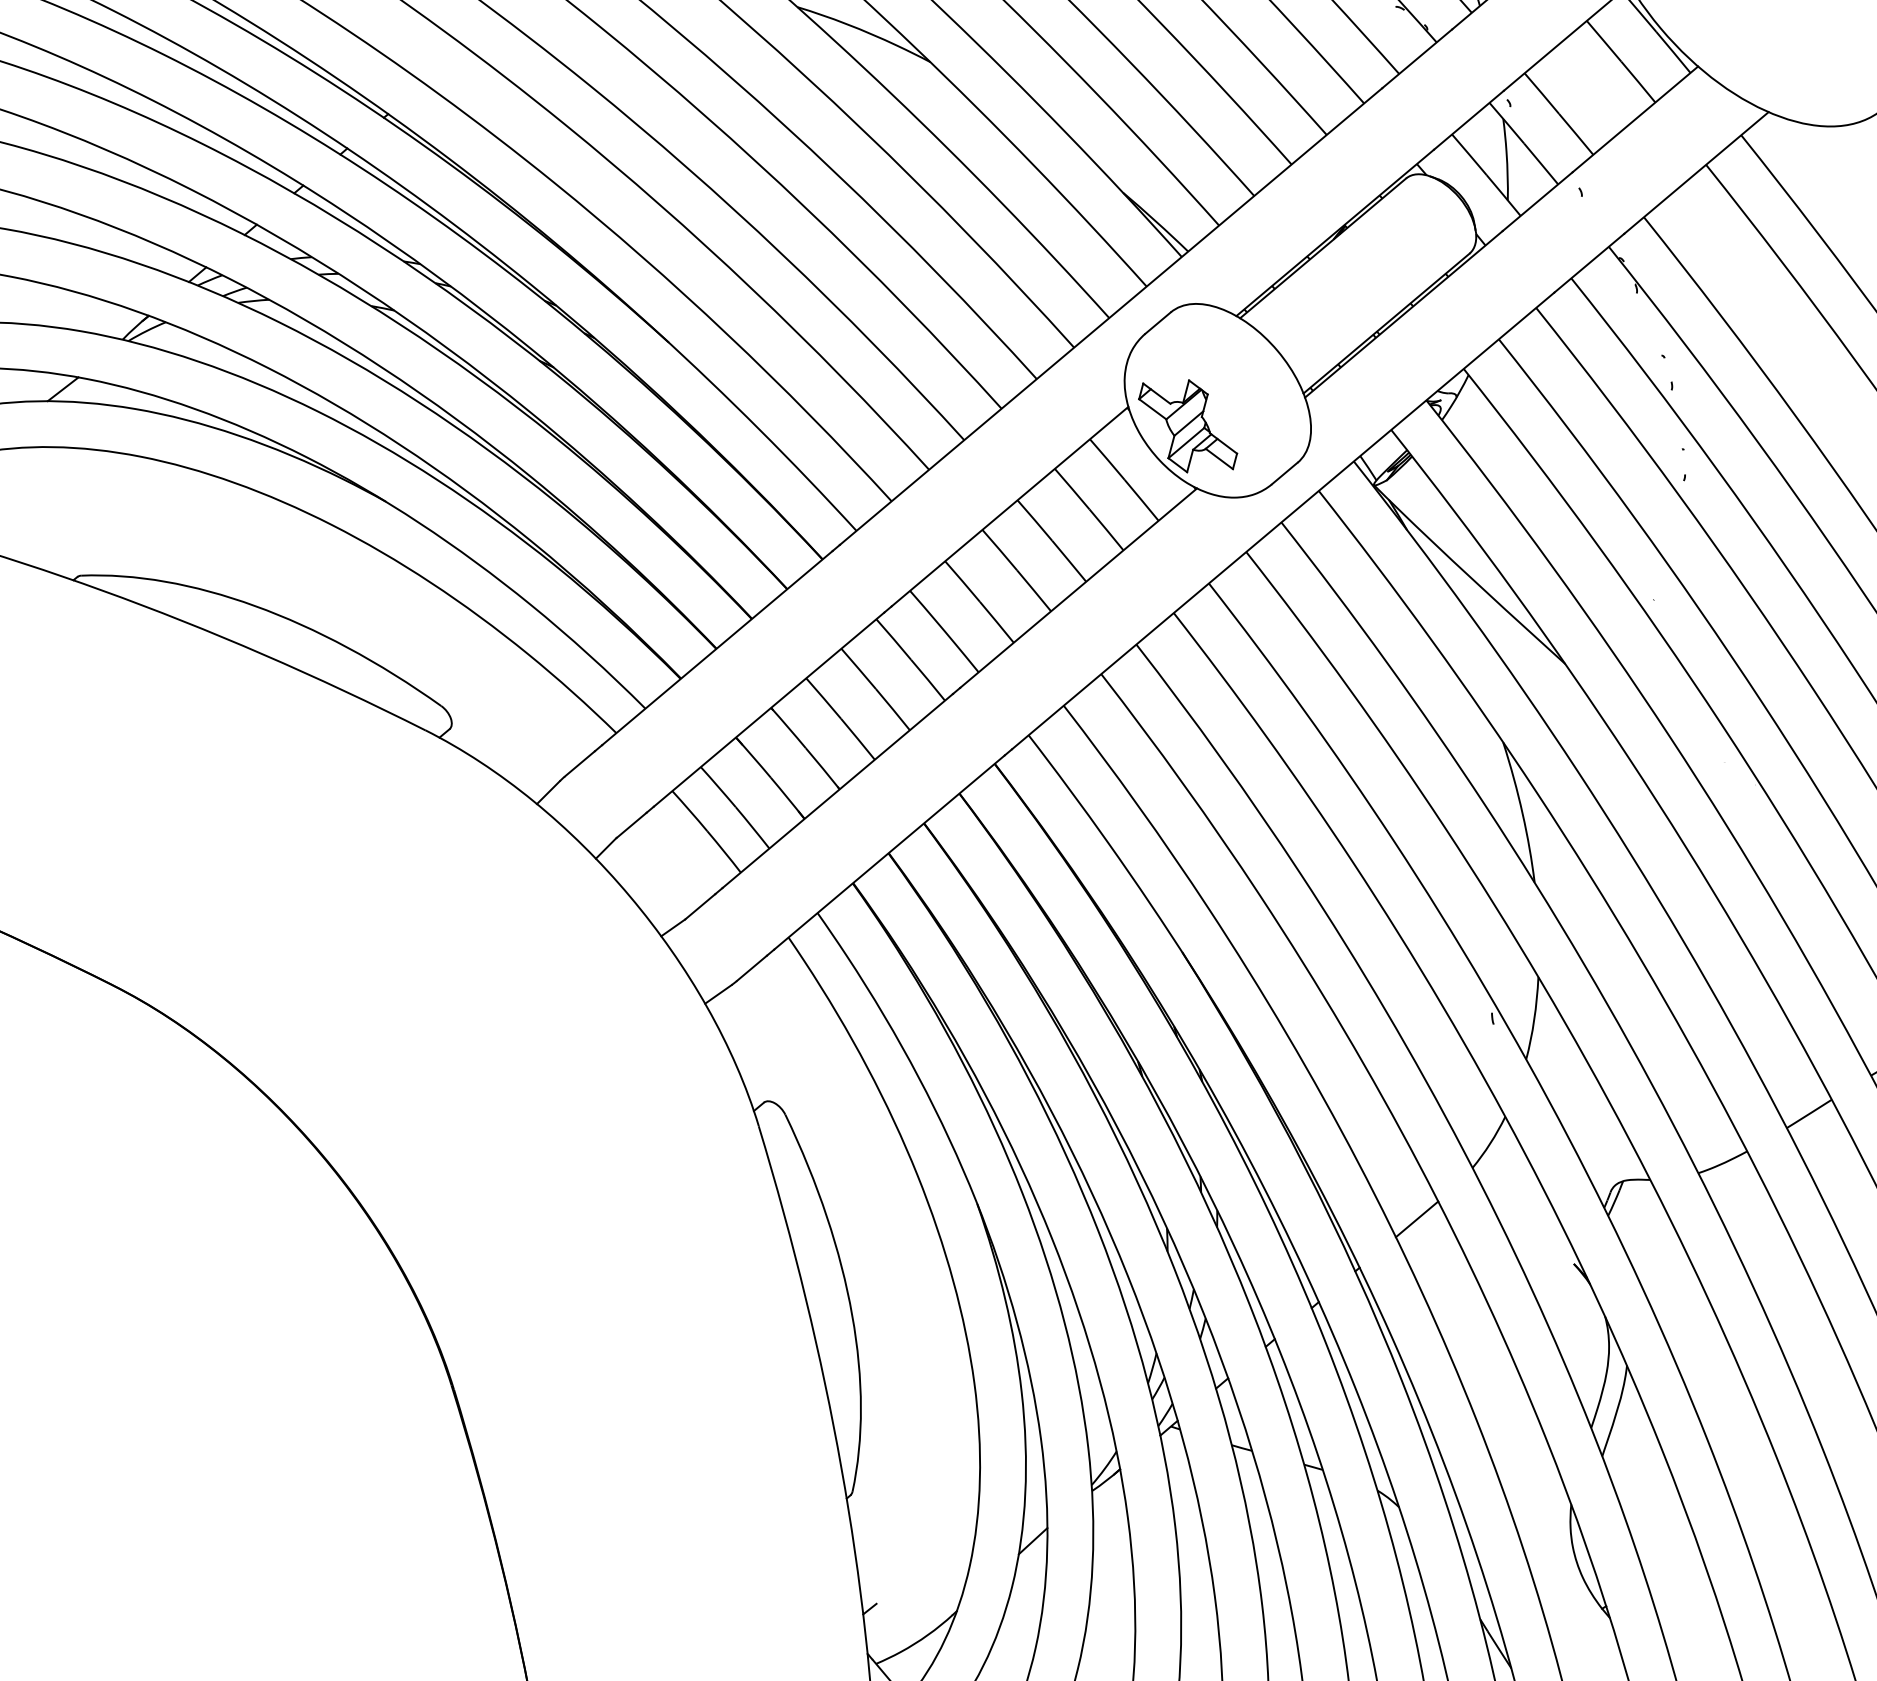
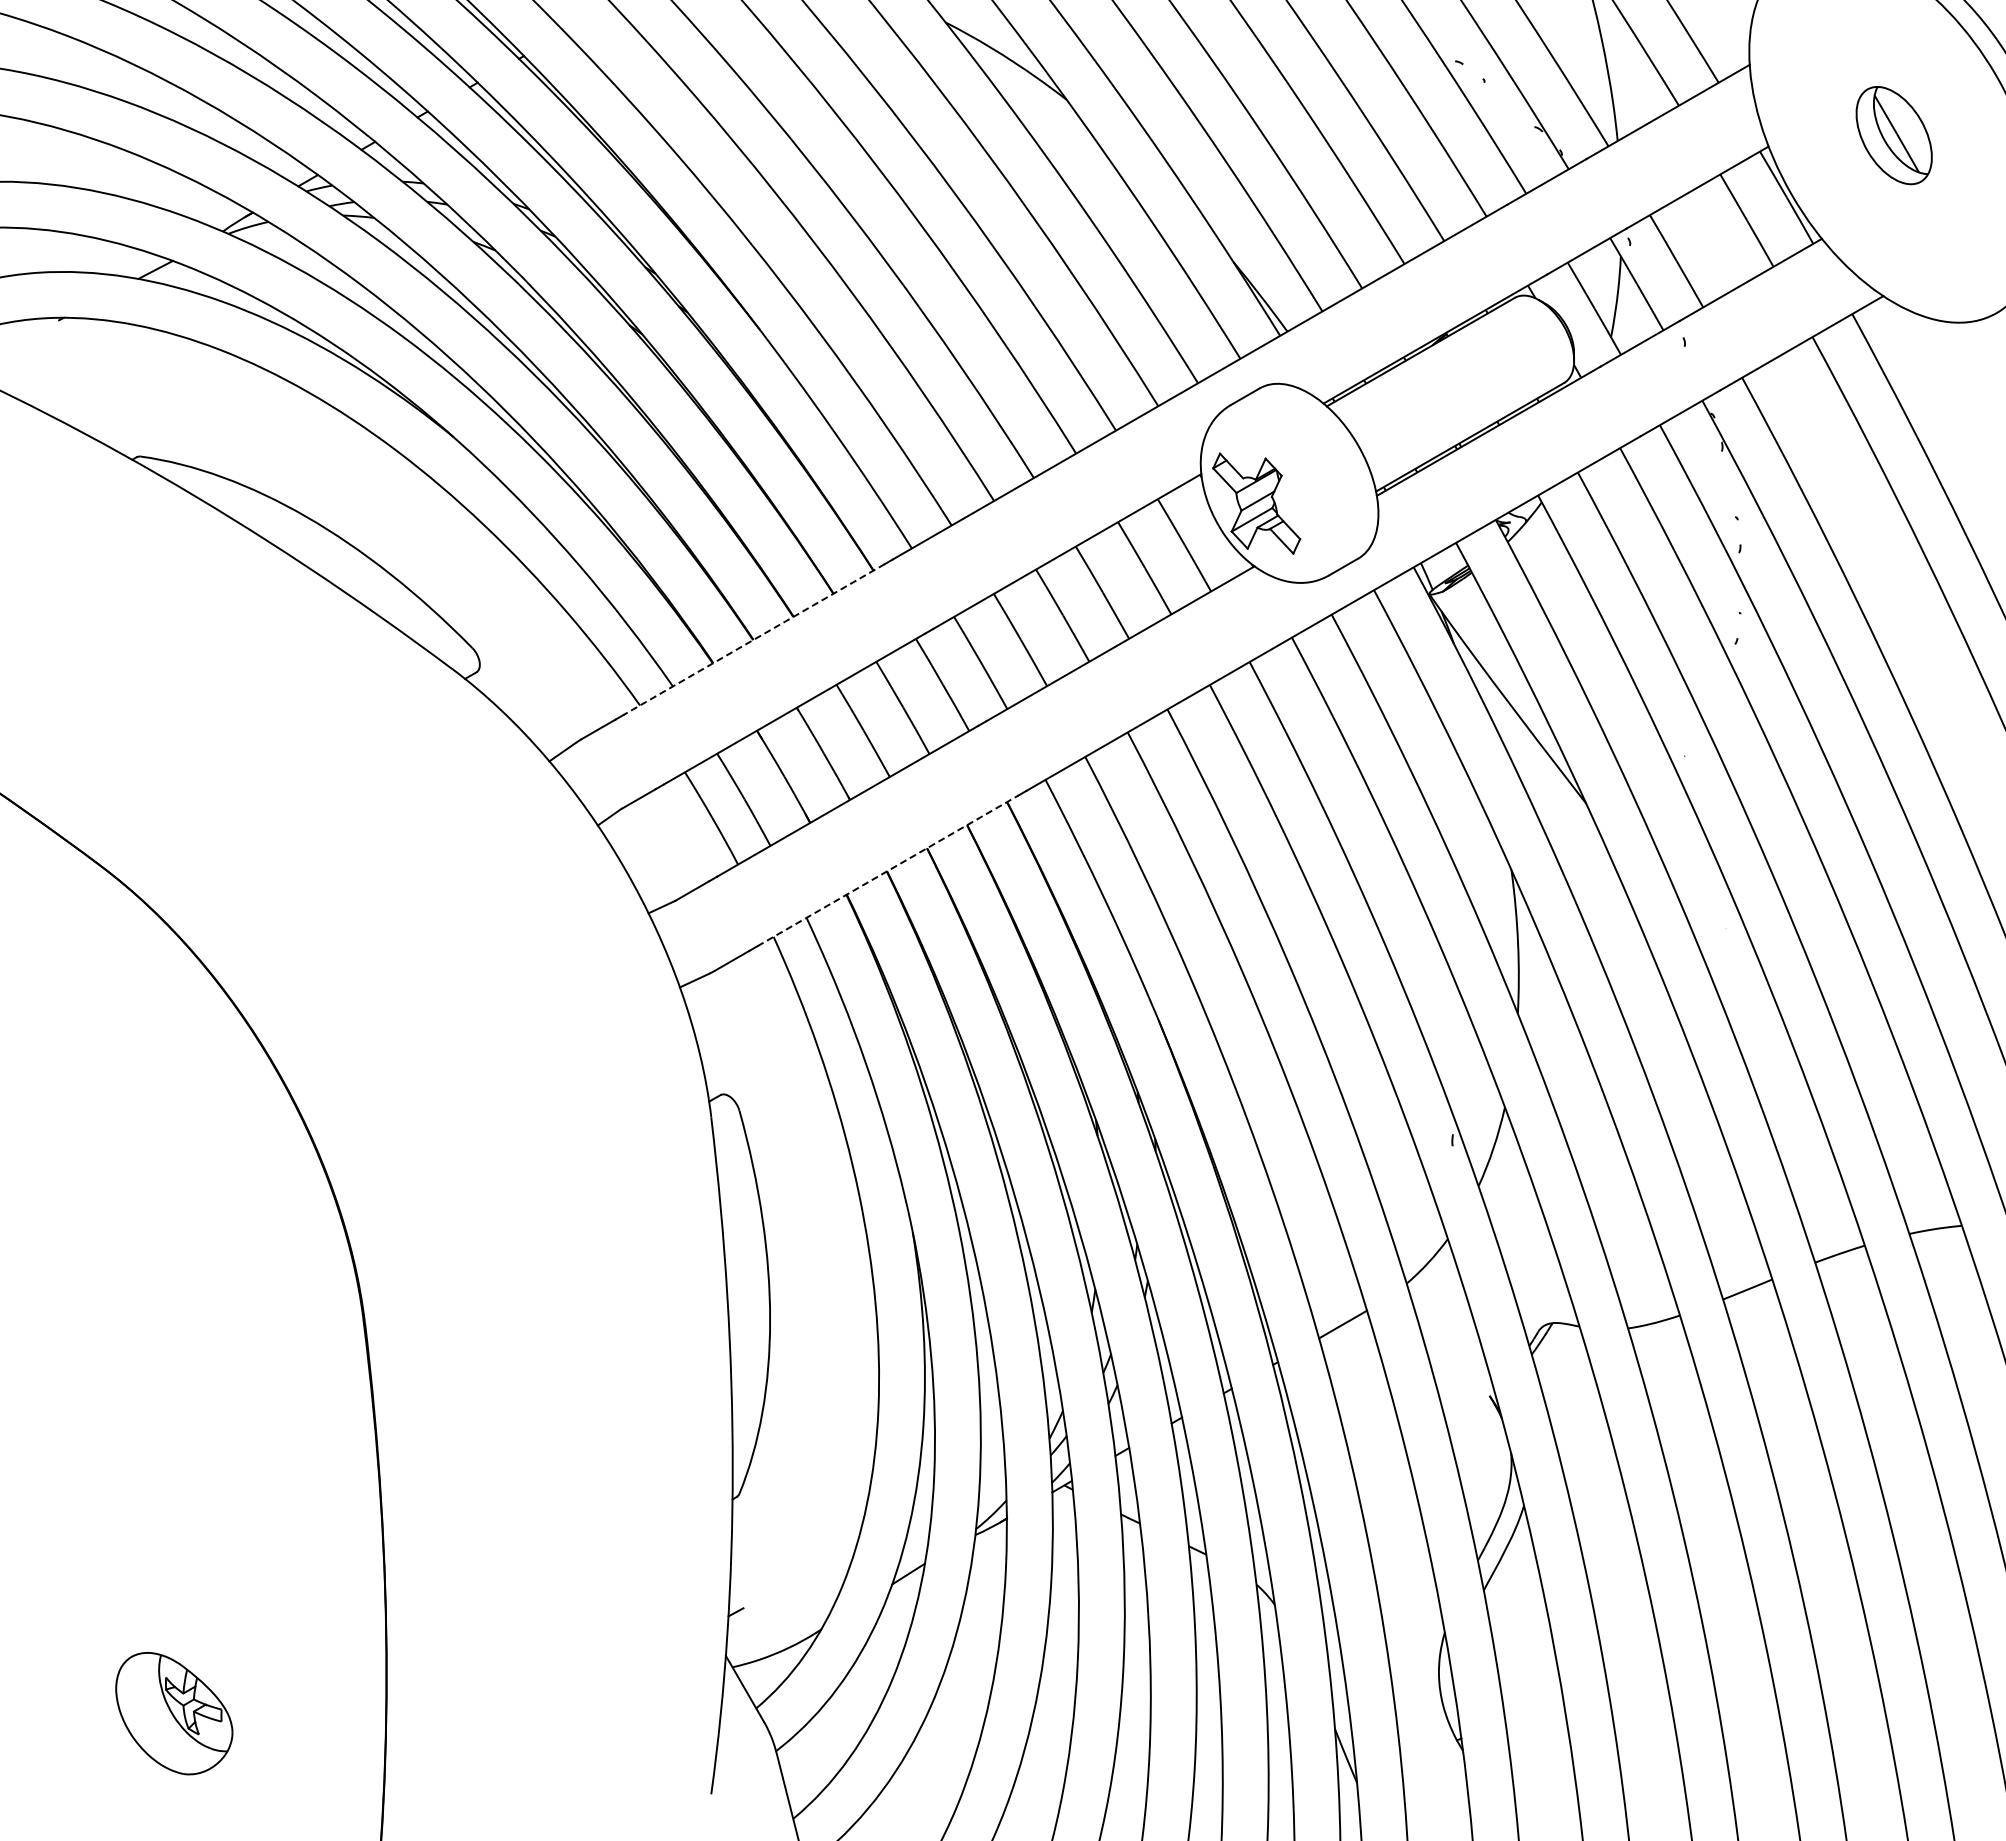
line: (717, 648) -> (754, 639), solid -> dashed
line: (888, 852) -> (887, 870), solid -> dashed

